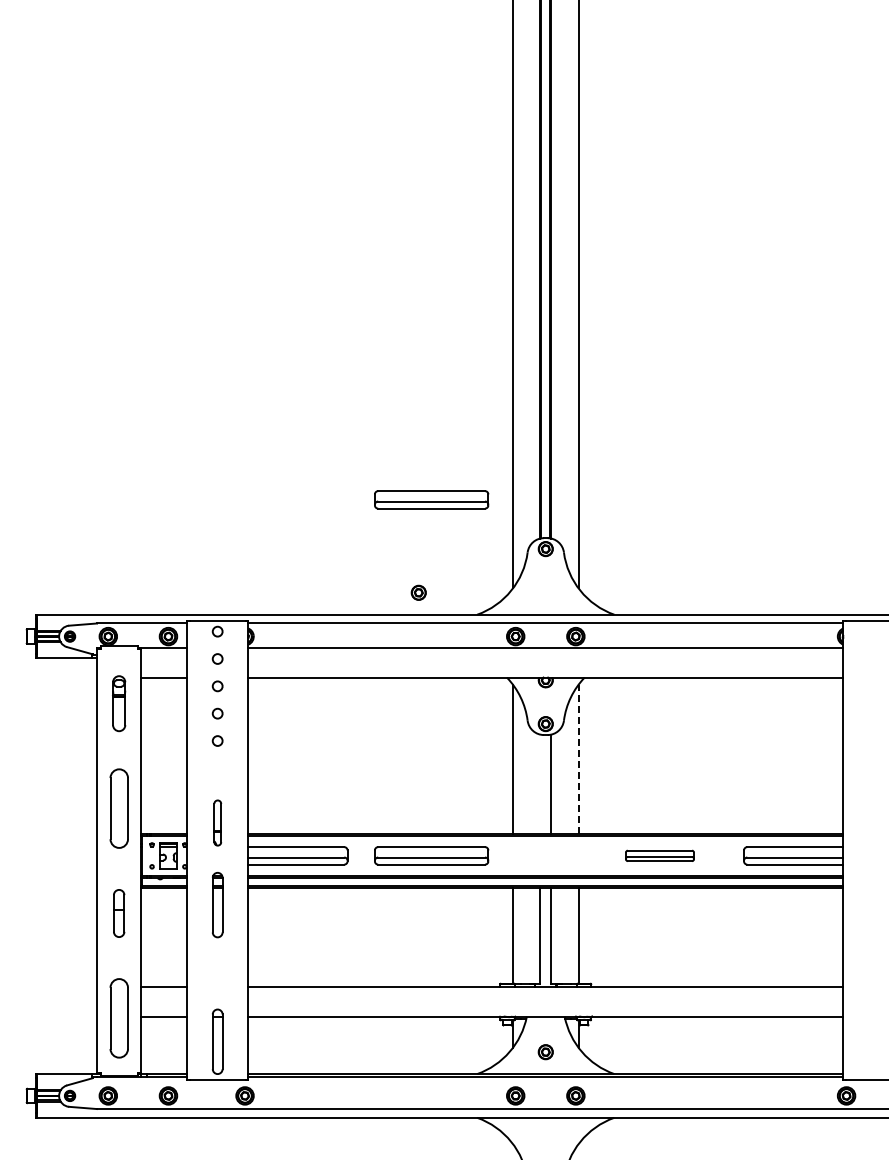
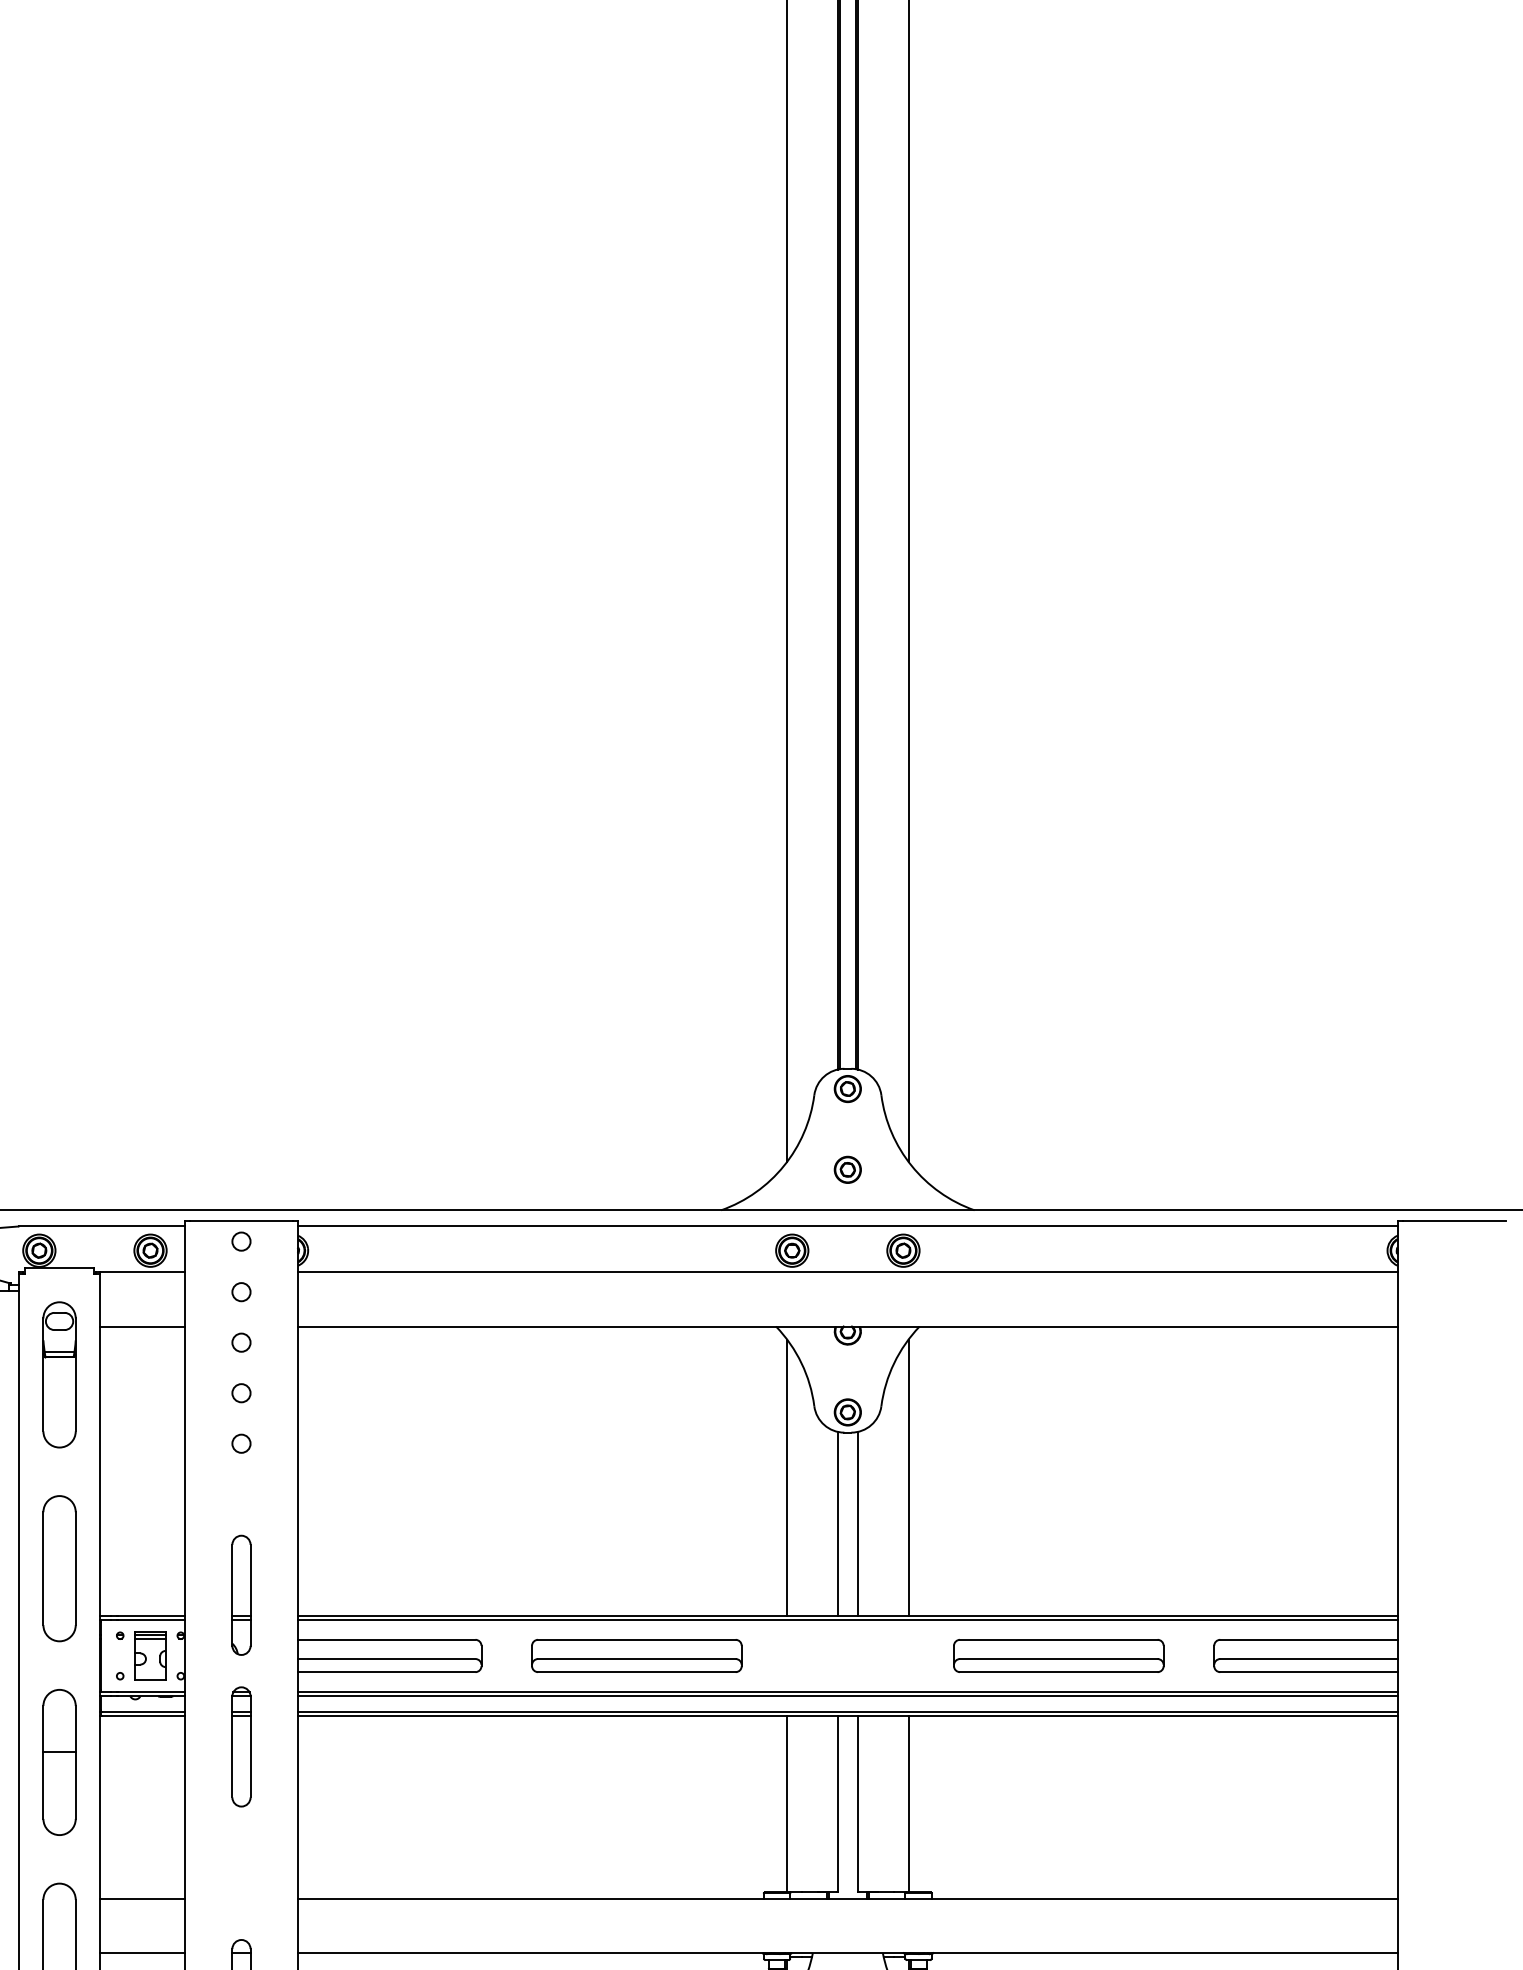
part: (431, 499) -> (636, 997), removed
part: (418, 592) -> (847, 1169), moved
part: (118, 703) -> (58, 1374), size x1.43
line: (578, 759) -> (908, 1477), dashed -> solid
line: (540, 784) -> (838, 1524), added
part: (217, 822) -> (241, 1594), size x1.43
part: (659, 855) -> (1057, 1655), size x1.67
part: (118, 913) -> (58, 1762), size x1.67

